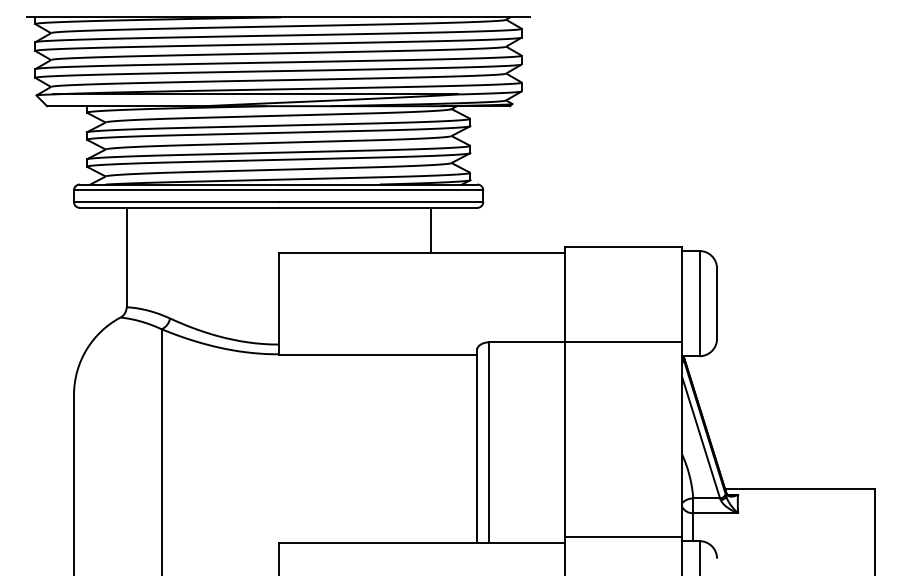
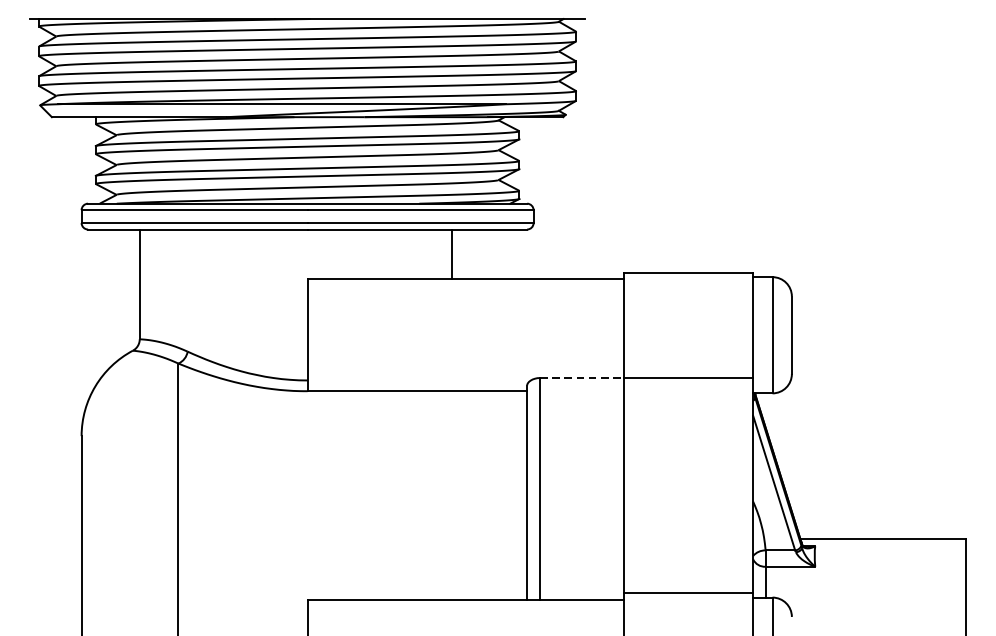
line: (430, 229) -> (452, 253), moved
line: (527, 342) -> (582, 378), solid -> dashed

